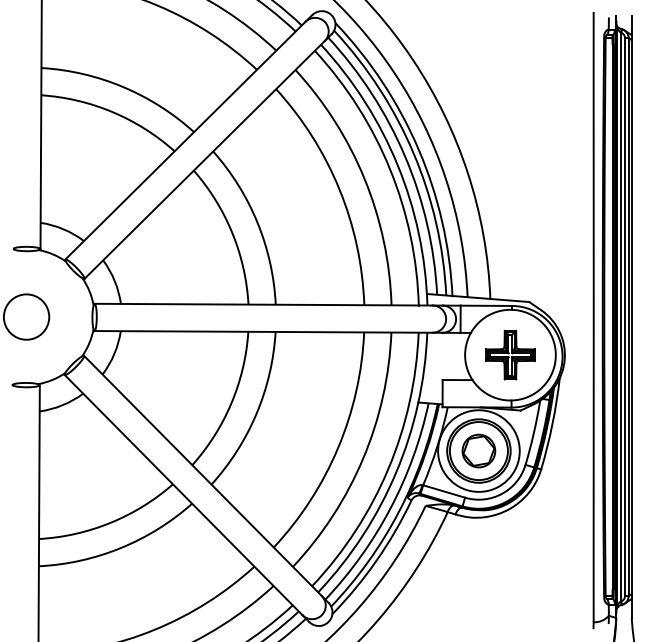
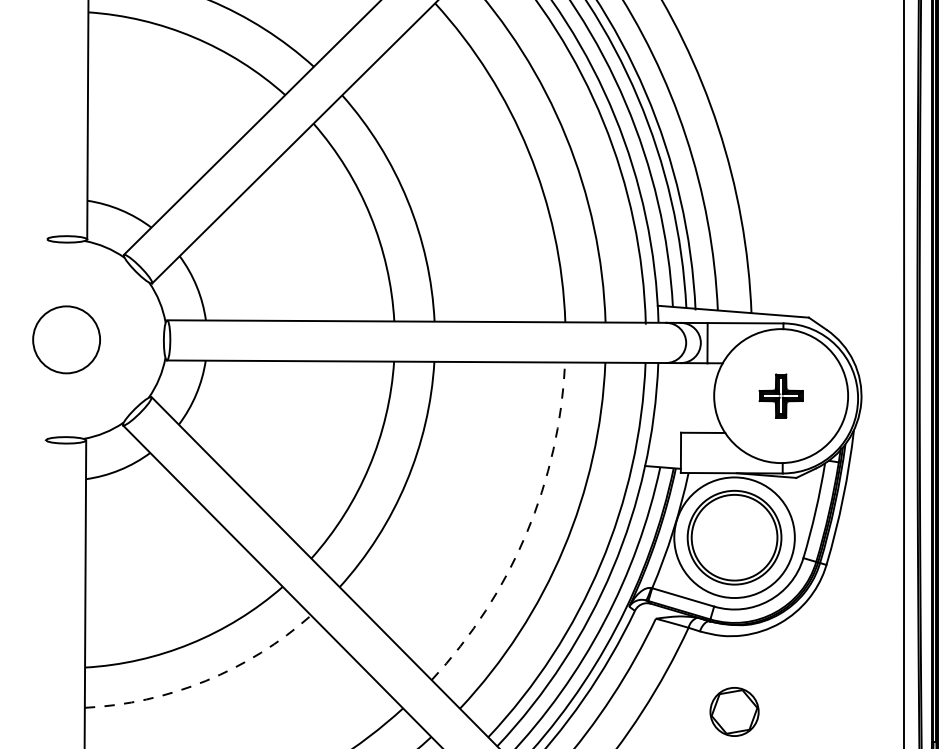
part: (510, 354) -> (781, 395), size x0.6
arc: (338, 448) -> (527, 533), solid -> dashed
part: (478, 450) -> (733, 711), moved
arc: (120, 548) -> (205, 681), solid -> dashed

